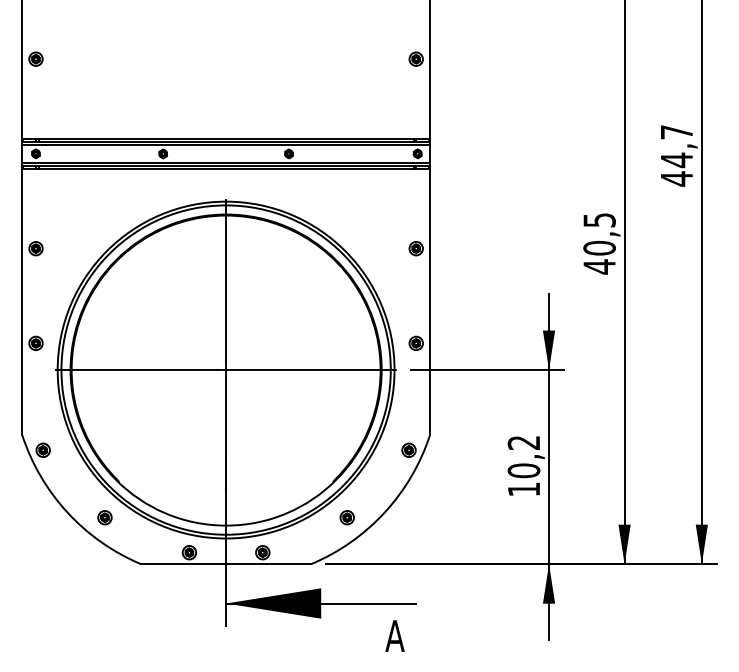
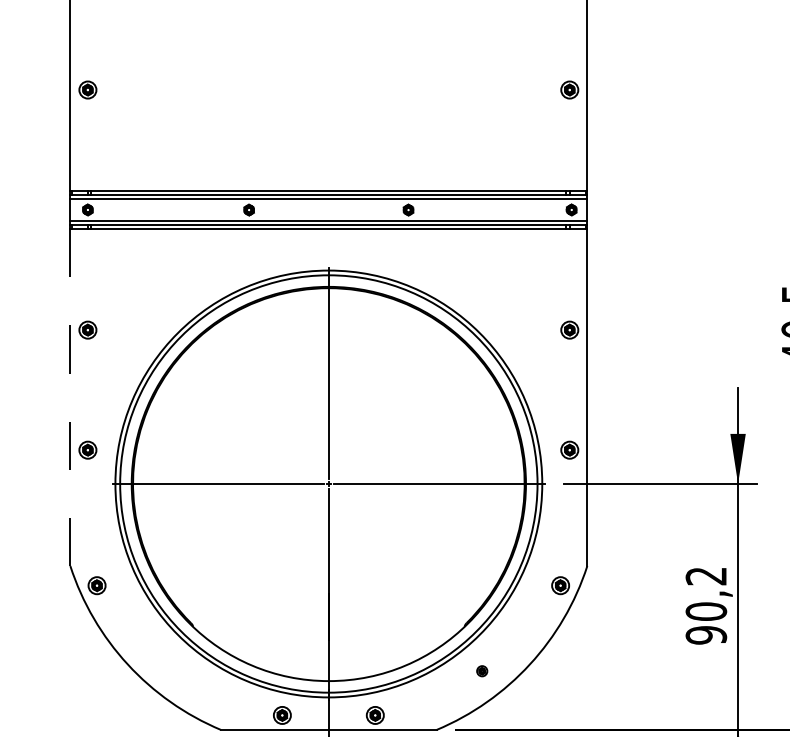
line: (22, 301) -> (70, 397), solid -> dashed
text: (523, 489) -> (705, 635), 10,2 -> 90,2
part: (104, 517) -> (174, 670), removed
part: (346, 517) -> (481, 670), size x0.6

